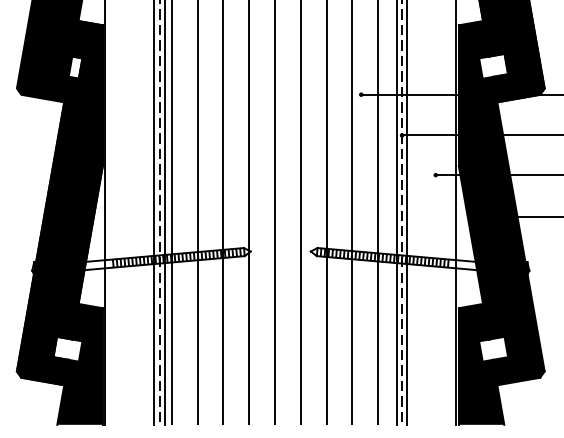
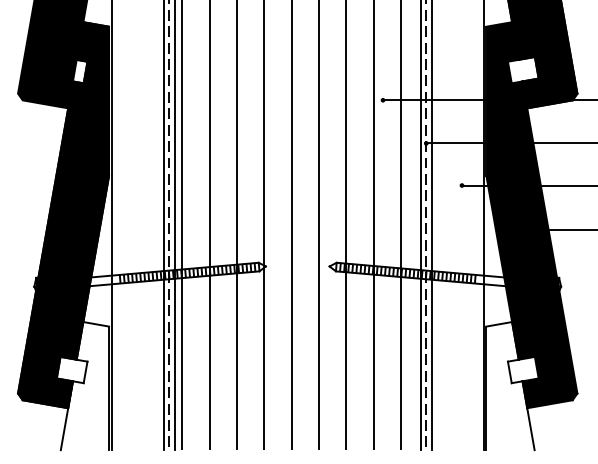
fill: (79, 363) -> (84, 385), removed
fill: (481, 363) -> (510, 385), removed

